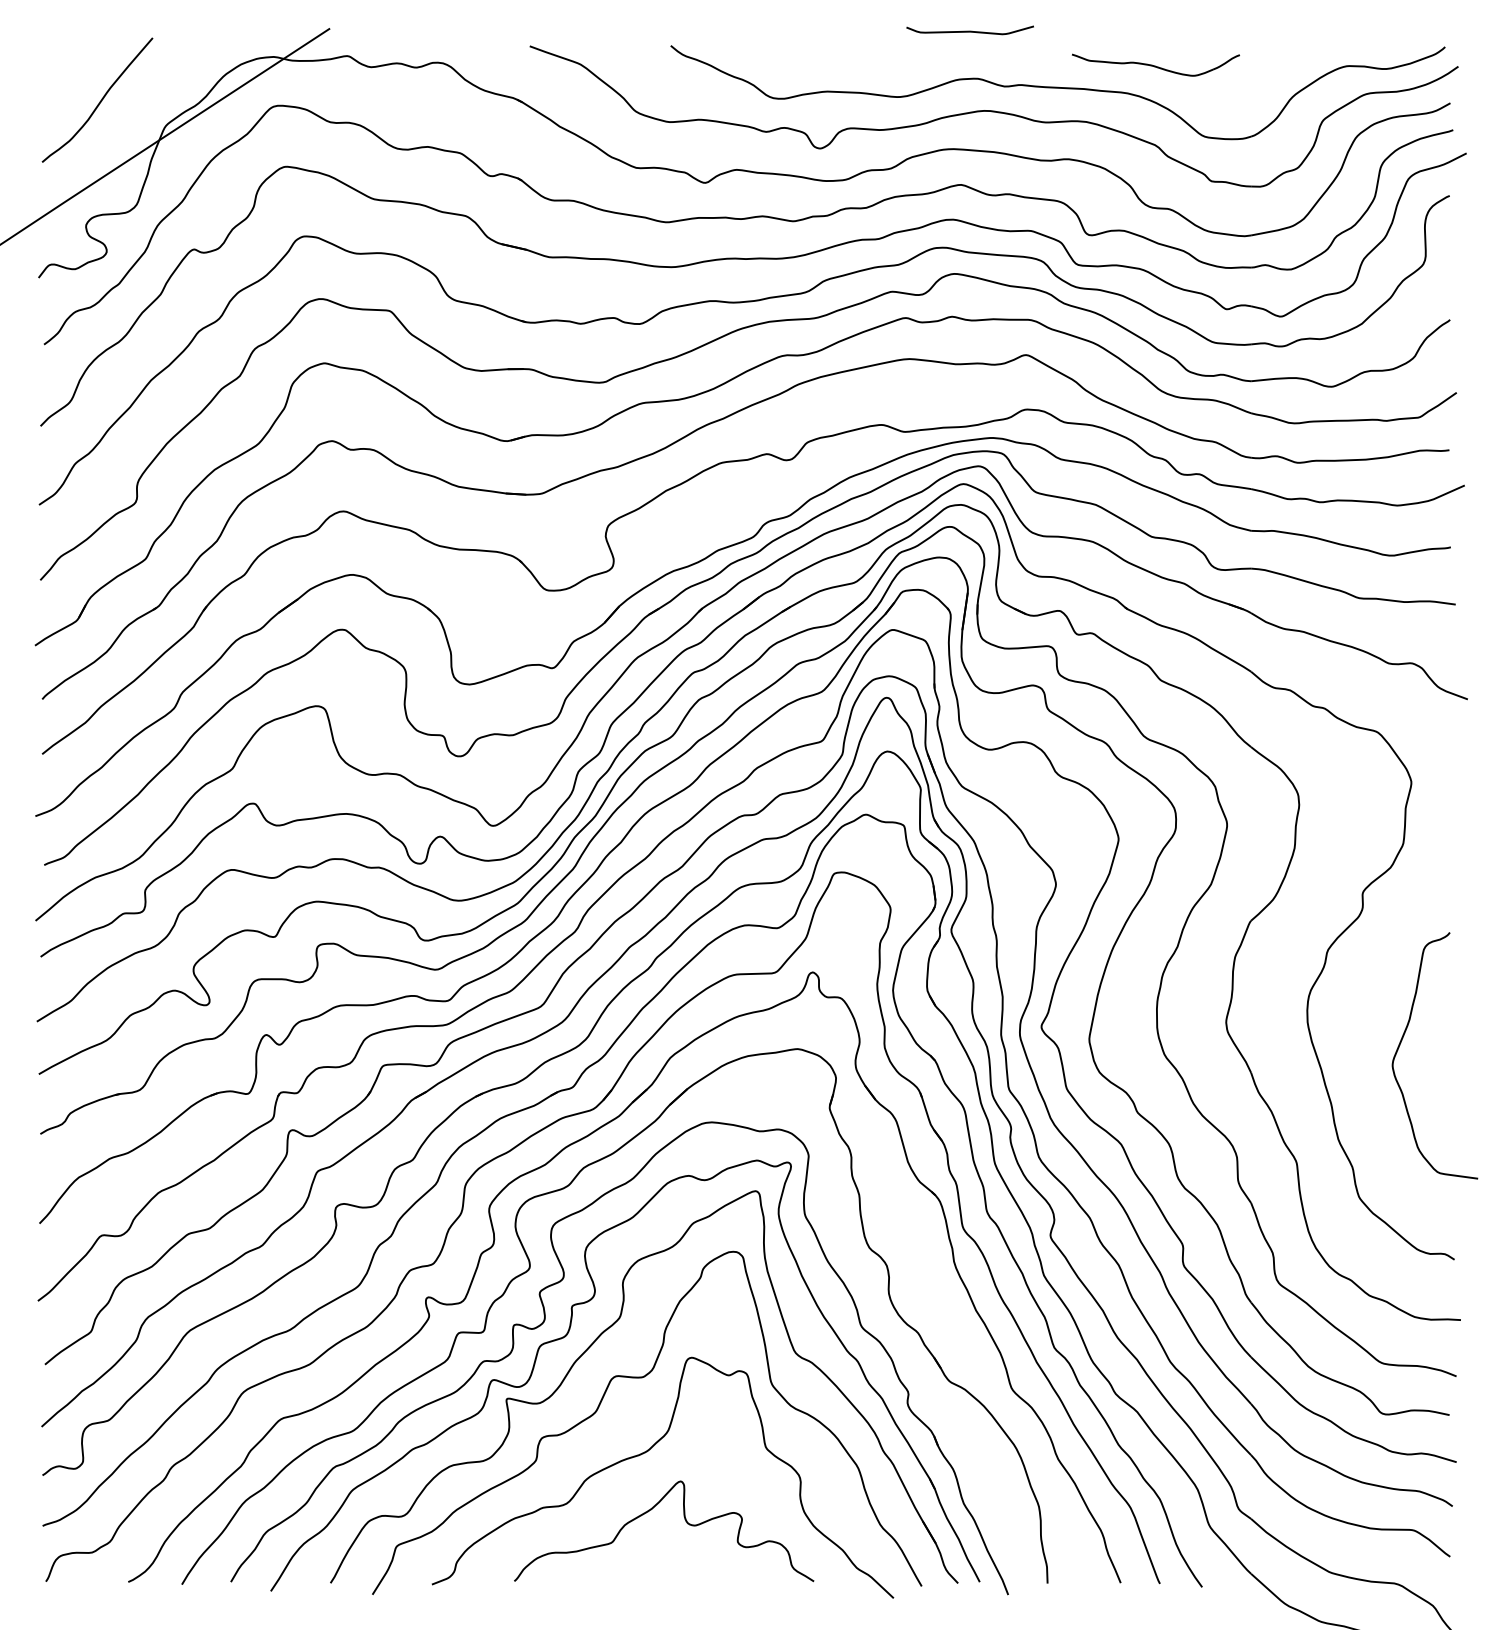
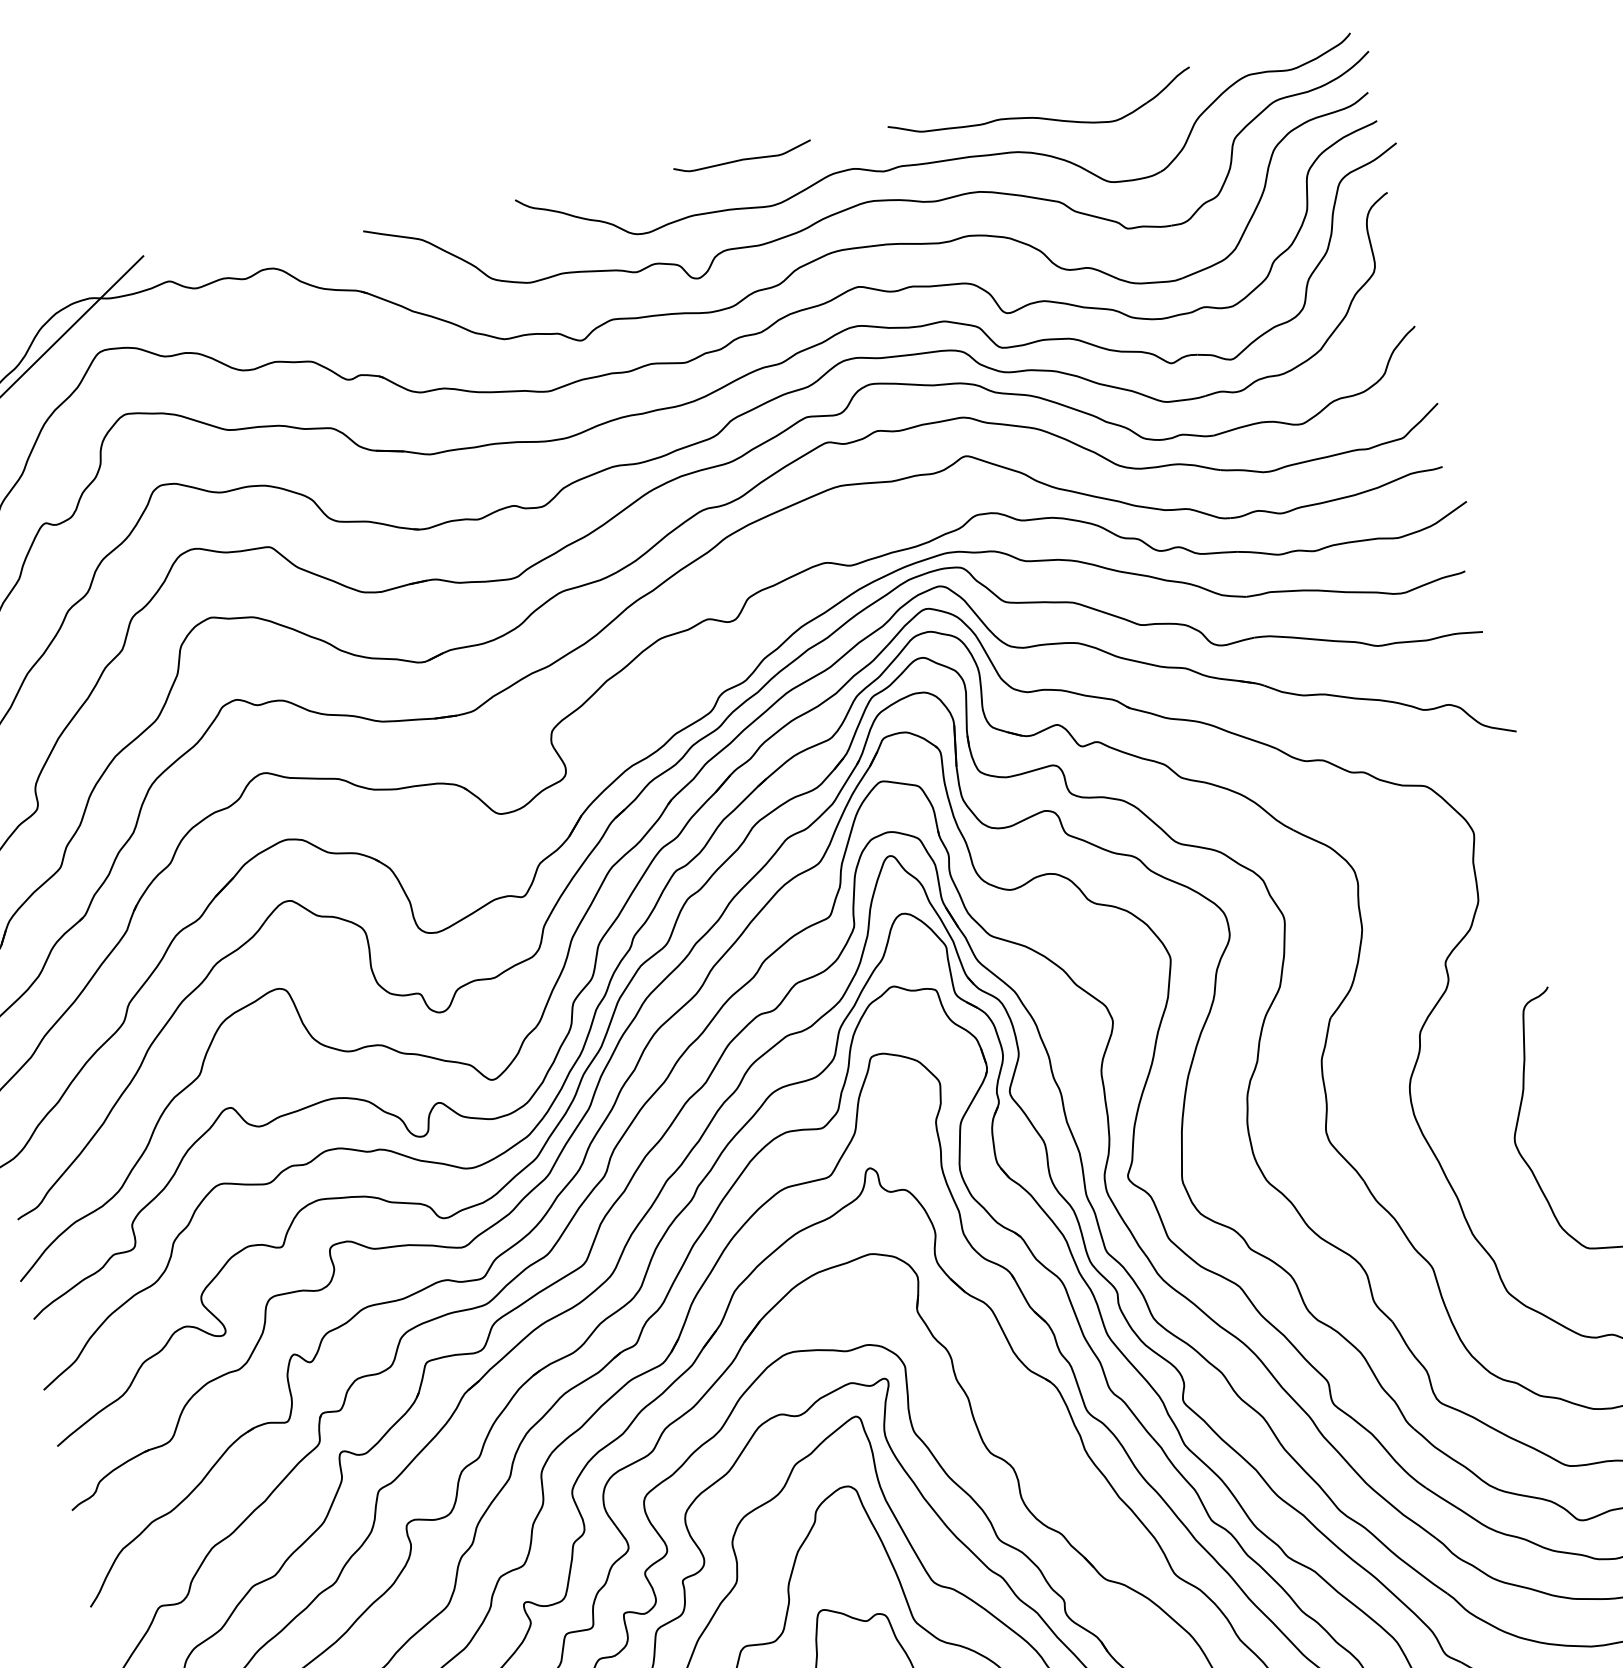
curve: (969, 30) -> (742, 158), moved
part: (1155, 64) -> (1041, 114), size x1.67

